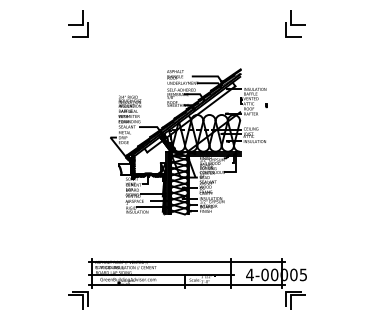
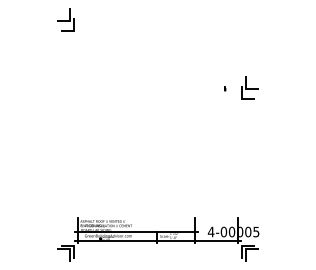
part: (295, 23) -> (249, 87), moved
part: (188, 141) -> (159, 119), removed
line: (186, 261) -> (157, 220), removed

